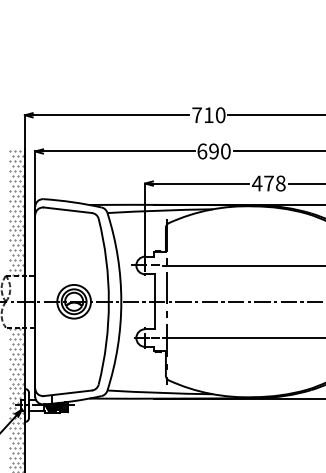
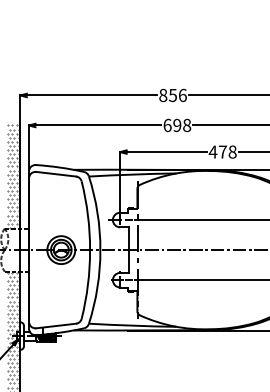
text: (208, 115) -> (172, 95), 710 -> 856
text: (226, 151) -> (187, 125), 690 -> 698

